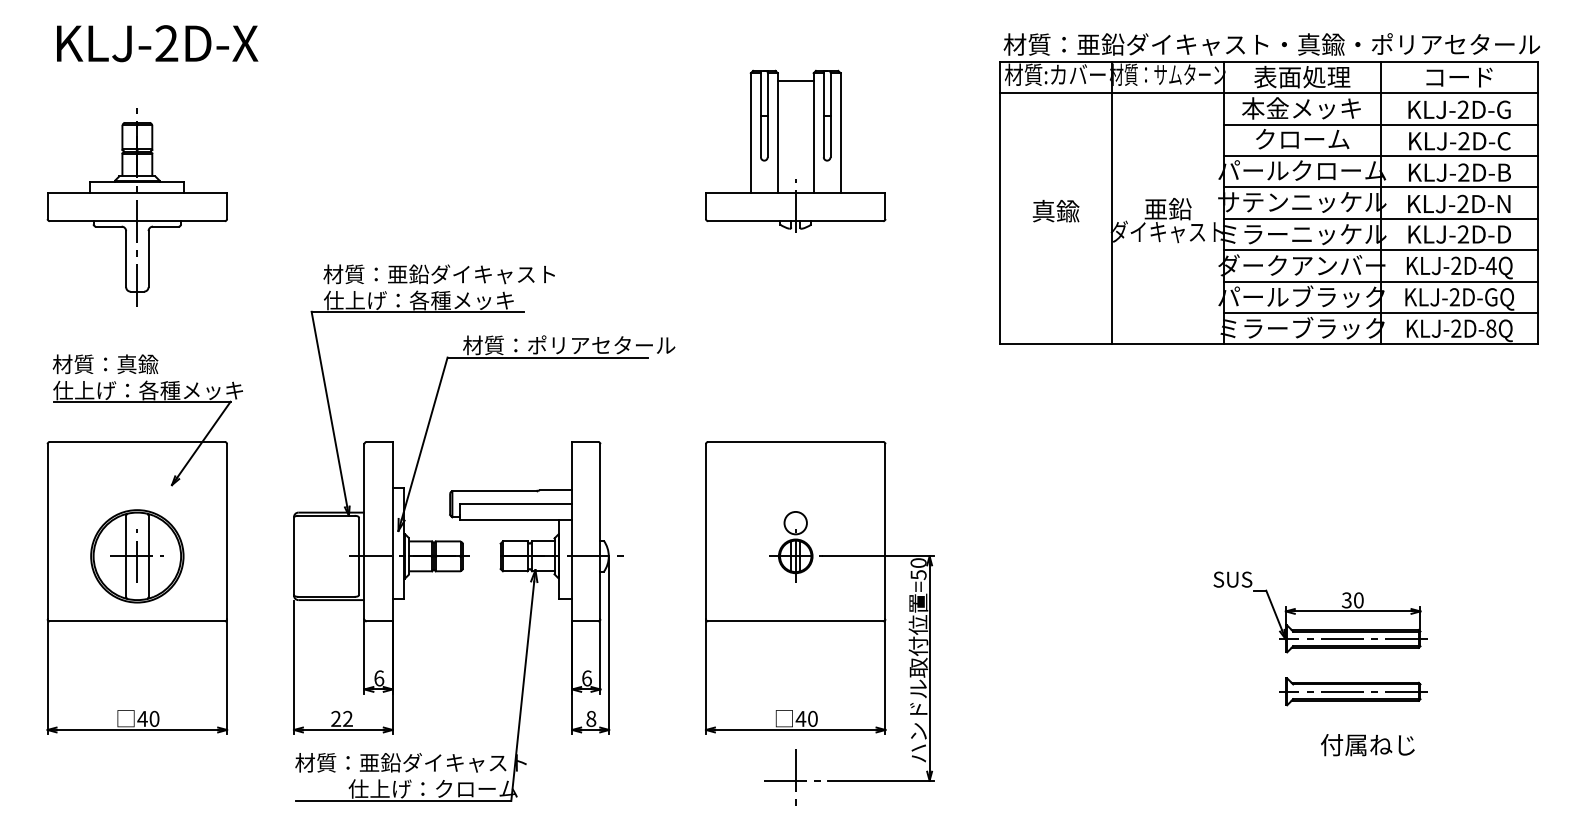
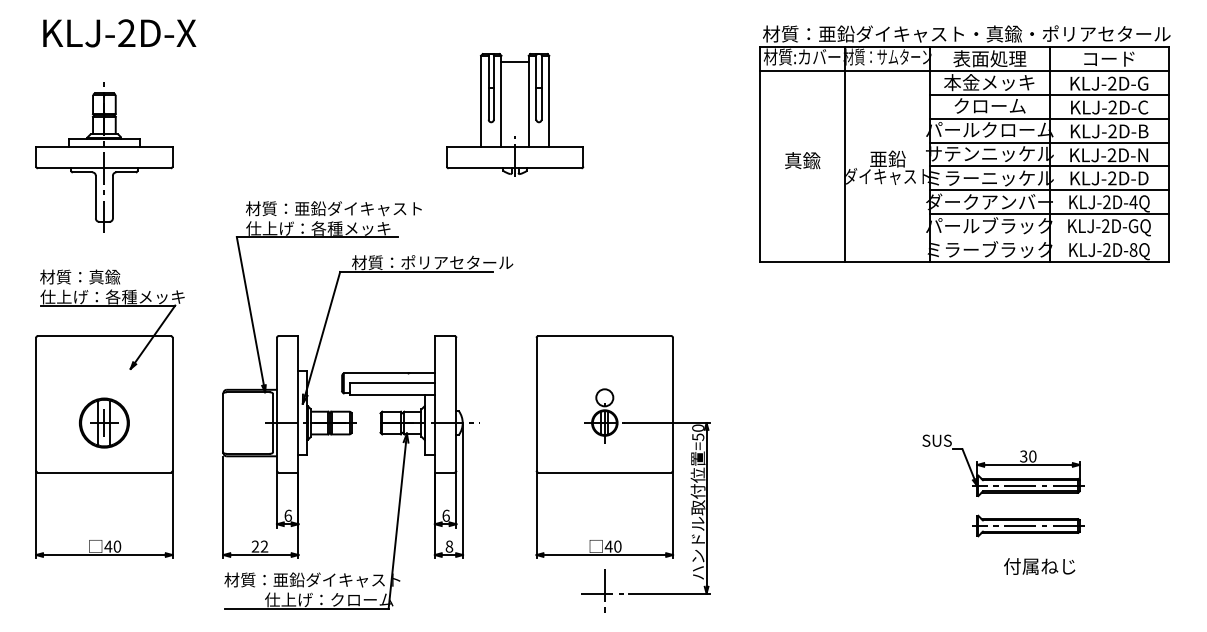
part: (795, 150) -> (514, 114), moved
line: (1381, 313) -> (1050, 238), removed
part: (137, 556) -> (104, 423), size x0.7

